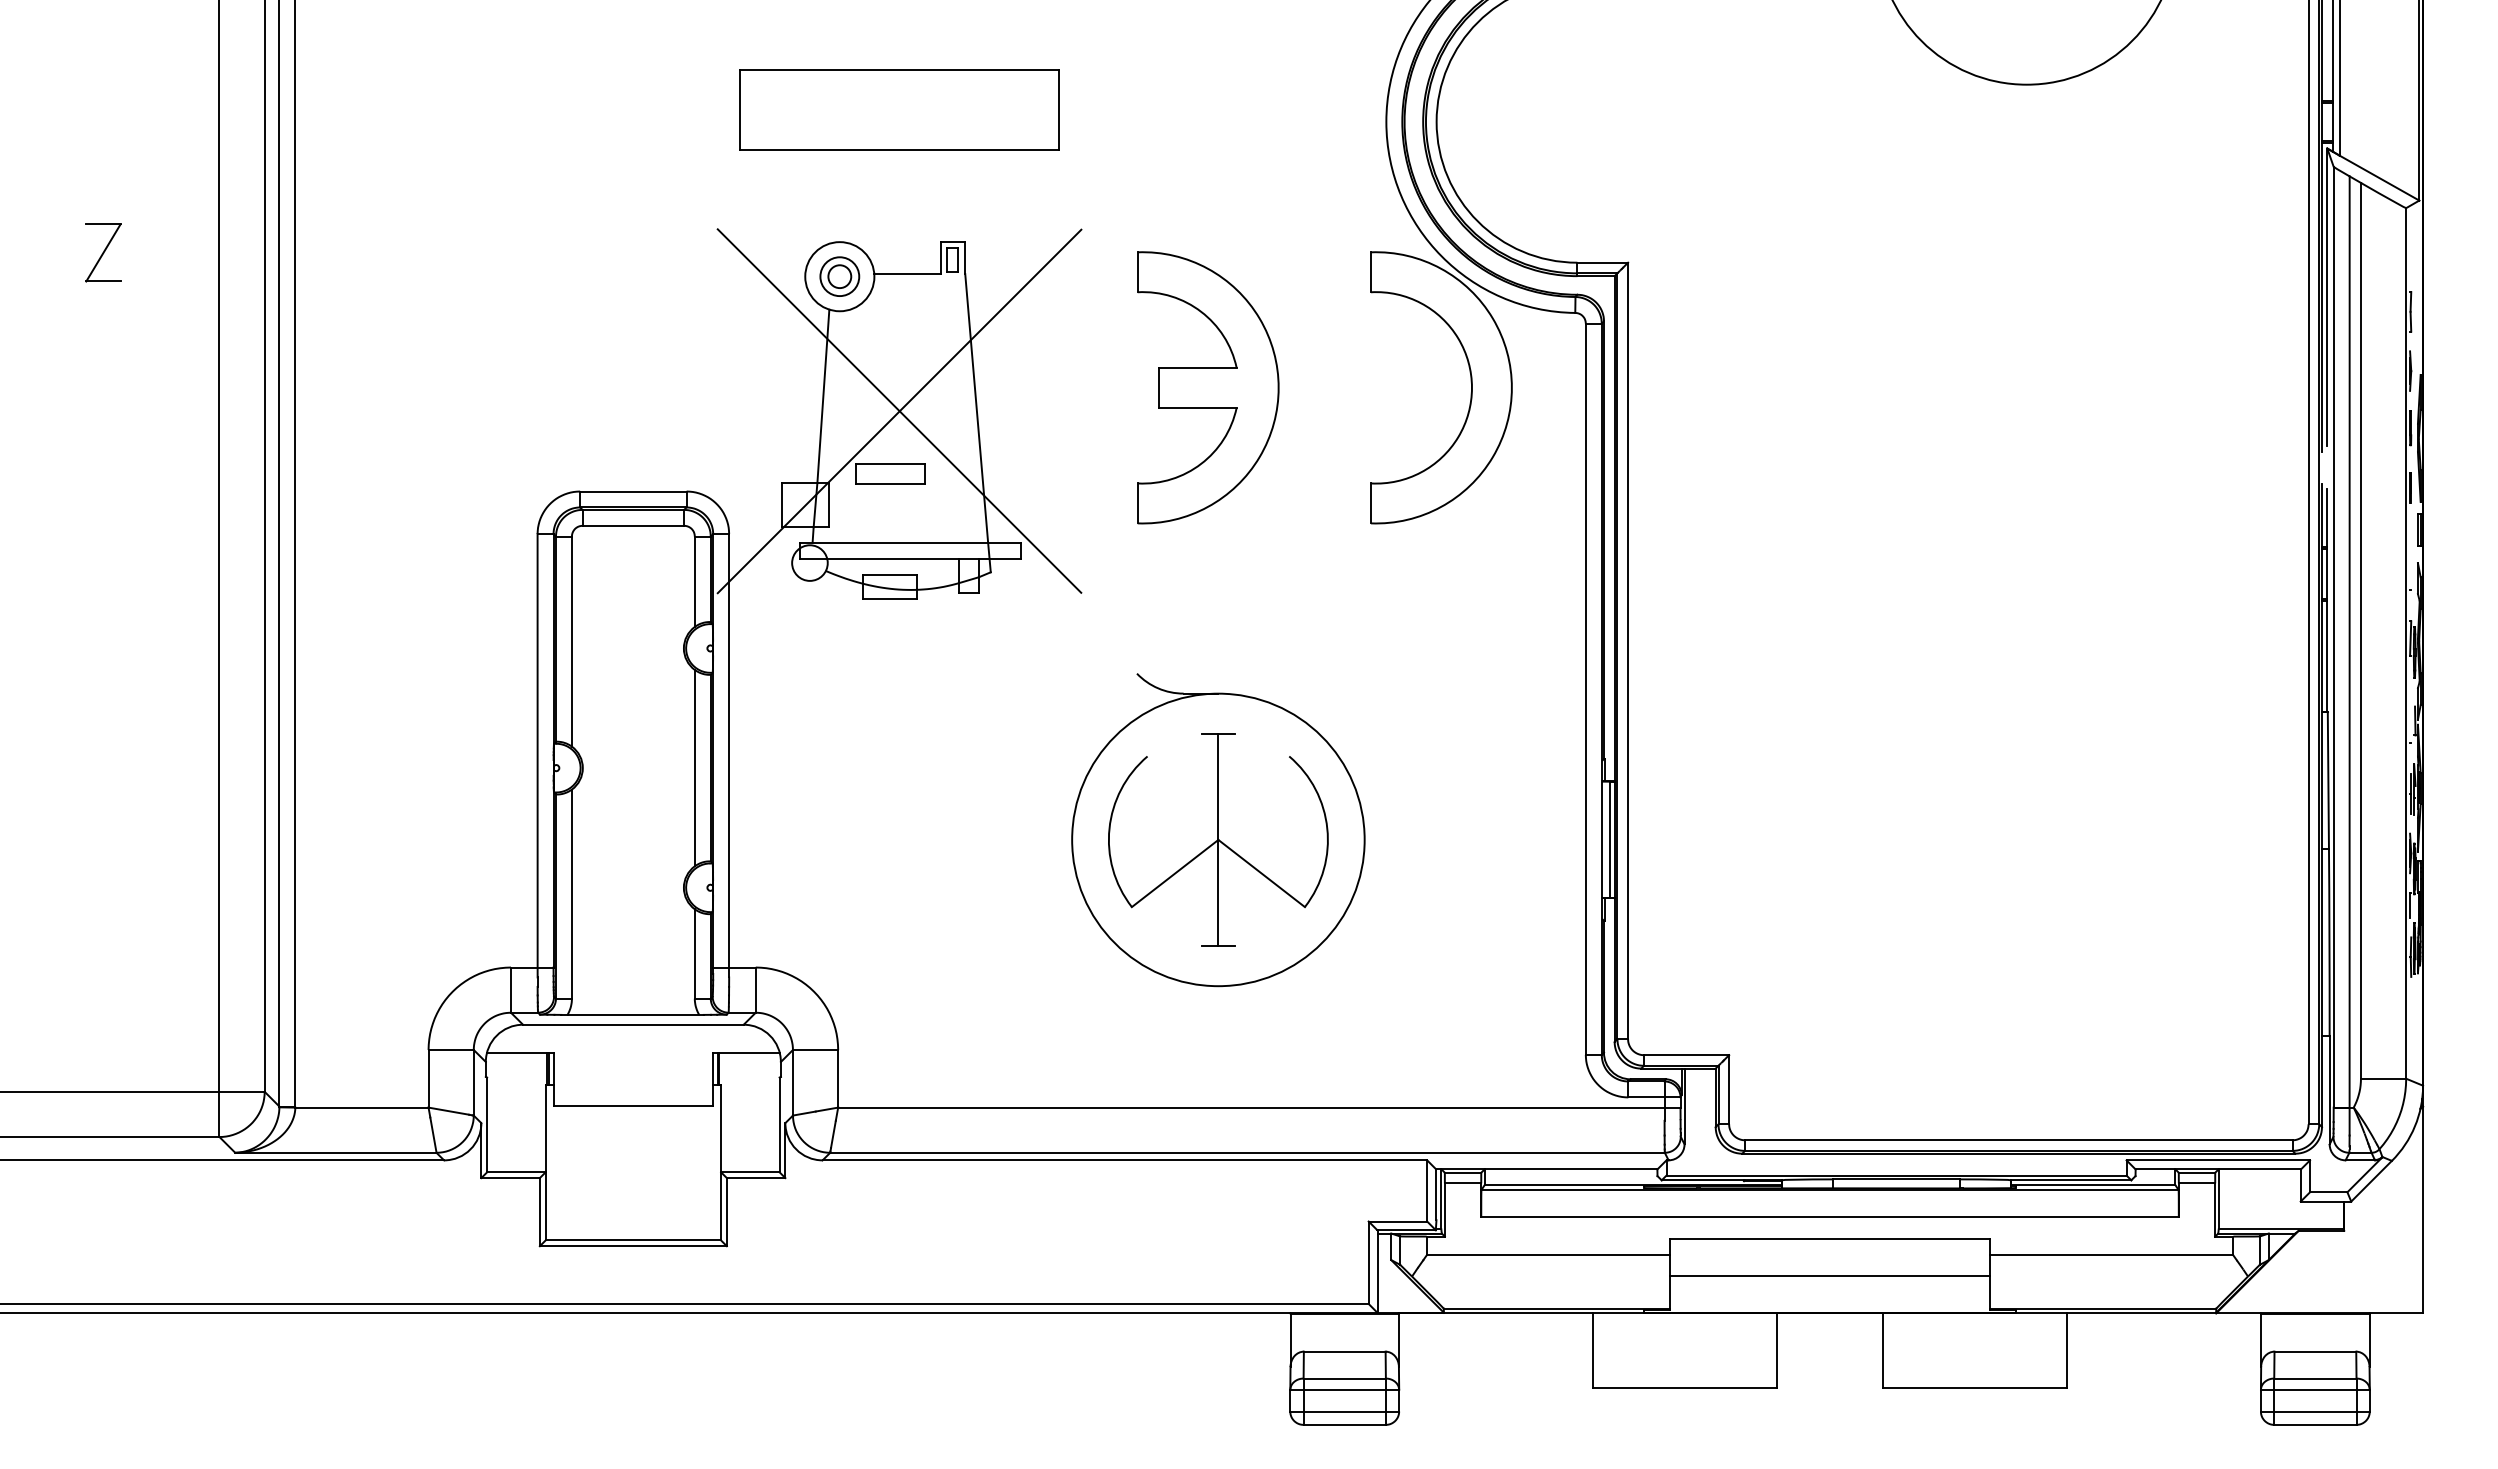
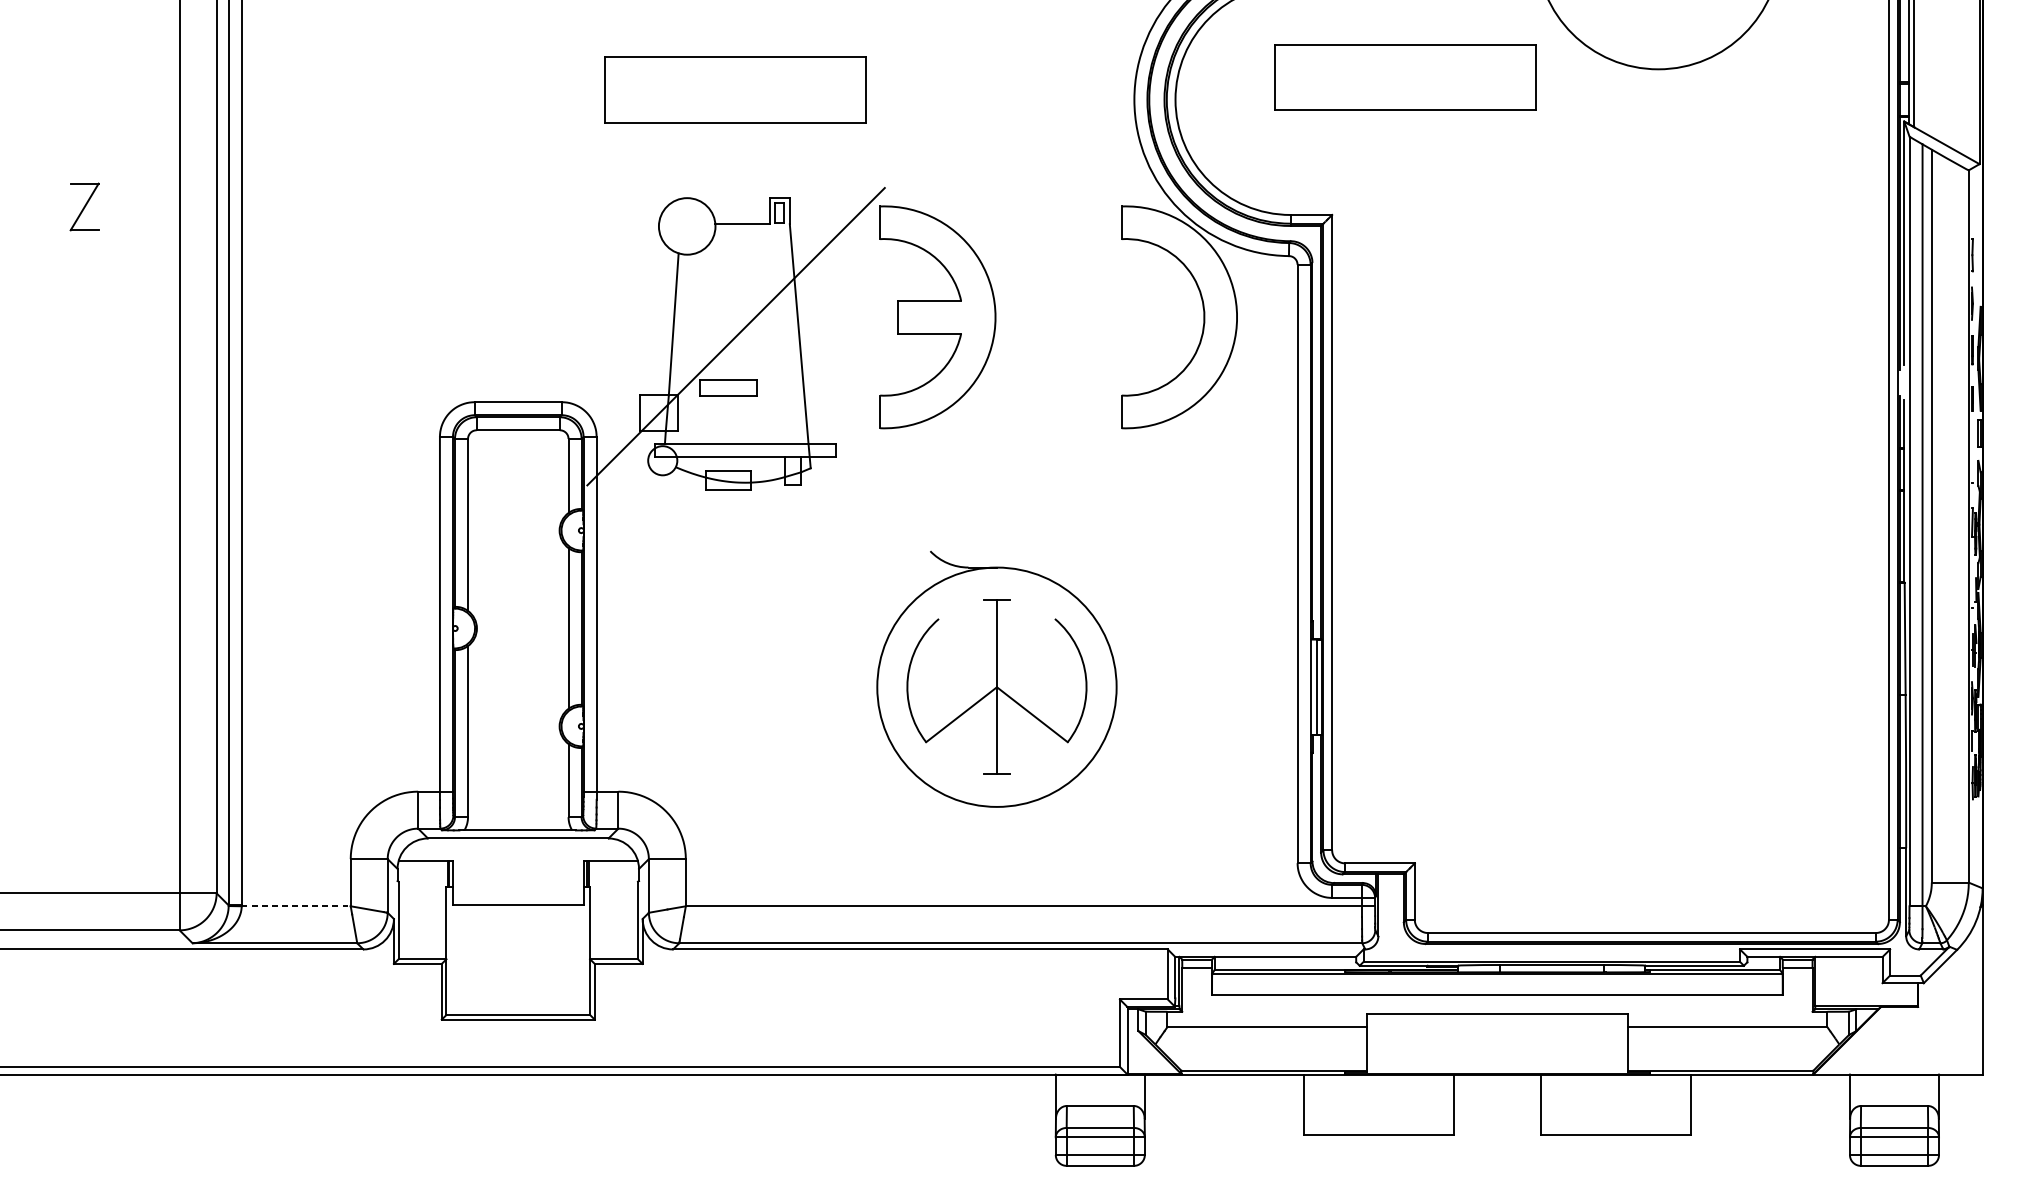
part: (1717, 94) -> (1405, 77), added
part: (839, 276) -> (686, 226), removed
part: (1208, 387) -> (938, 317), moved
line: (899, 410) -> (736, 335), removed
line: (361, 1107) -> (295, 906), solid -> dashed
line: (1829, 1276) -> (1496, 1044), removed

